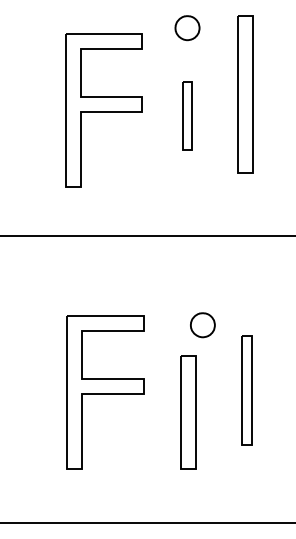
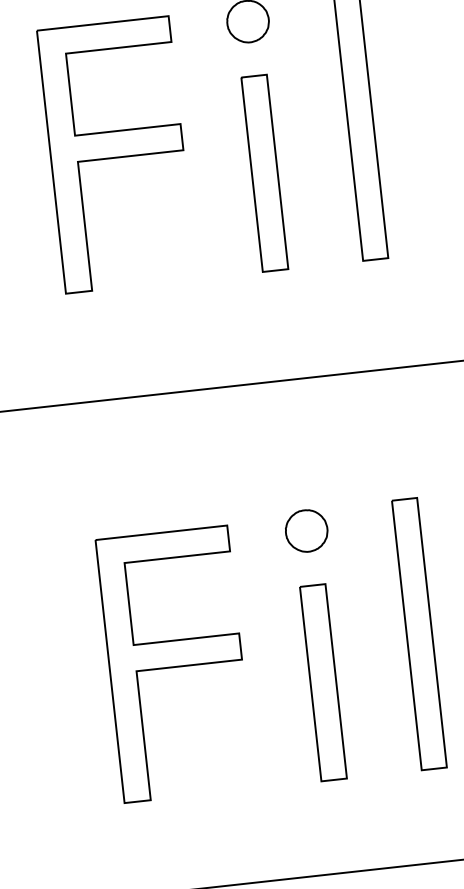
part: (103, 110) -> (116, 155), moved
part: (187, 116) -> (264, 173), size x1.67
part: (202, 325) -> (306, 531), moved
part: (246, 390) -> (418, 634), size x1.43

